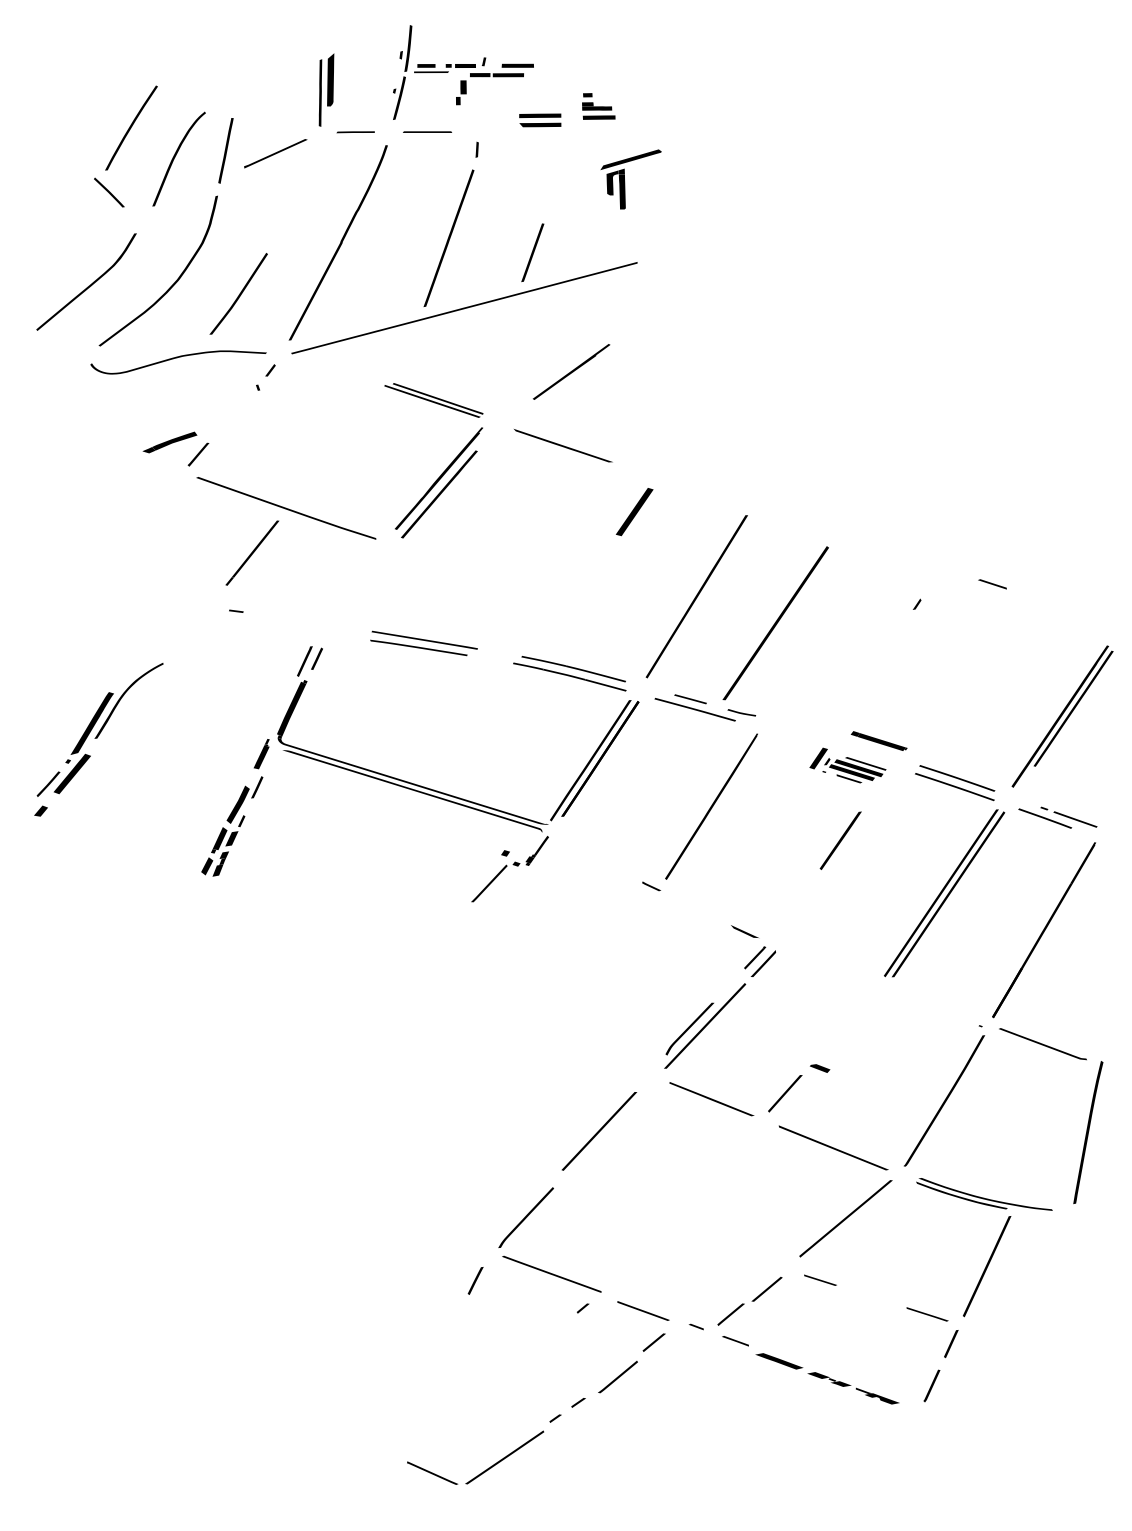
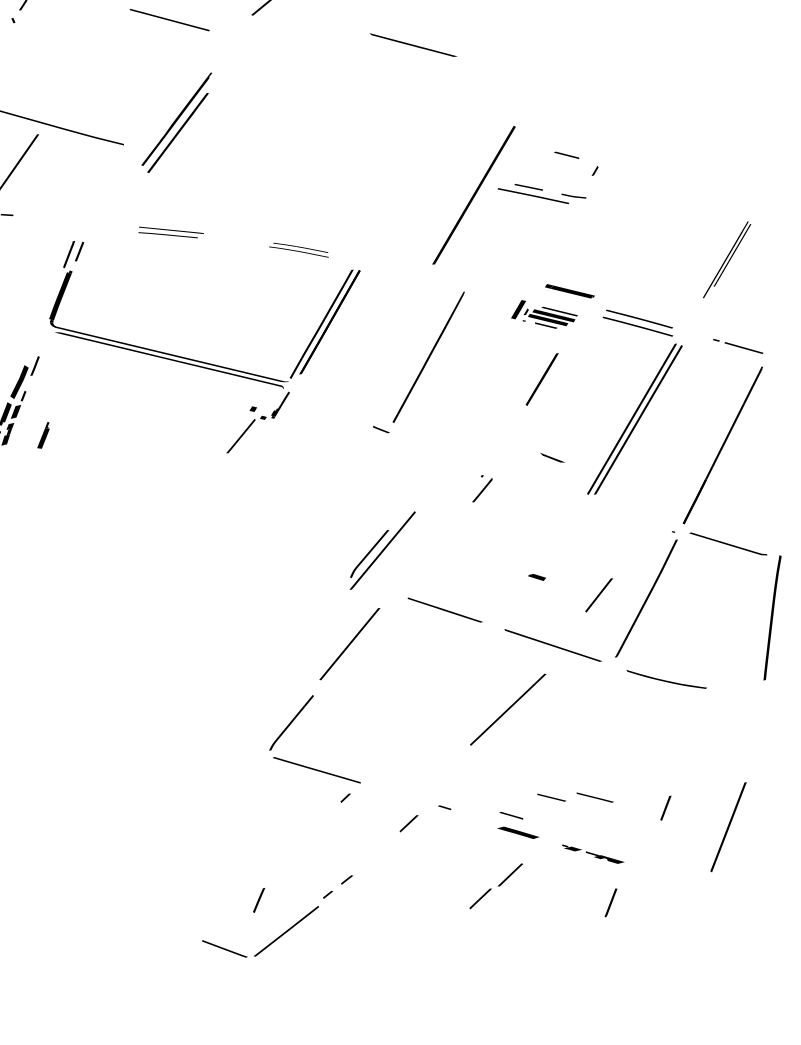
fill: (432, 401) -> (164, 22), removed
line: (563, 445) -> (413, 44), moved
part: (438, 482) -> (176, 122), moved
fill: (634, 511) -> (345, 106), removed
line: (992, 584) -> (566, 155), moved
line: (696, 596) -> (403, 176), removed
part: (423, 643) -> (170, 232), size x0.7
part: (569, 673) -> (298, 250), size x0.6
part: (705, 707) -> (542, 193), moved
part: (1062, 716) -> (726, 259), size x0.6
part: (261, 754) -> (43, 435), moved
fill: (1045, 818) -> (717, 348), removed
line: (744, 931) -> (552, 457), moved
fill: (753, 958) -> (473, 486), removed
part: (705, 1025) -> (382, 550), moved
line: (785, 1093) -> (599, 595), moved
fill: (985, 1194) -> (687, 677), removed
line: (845, 1218) -> (507, 709), moved
line: (987, 1266) -> (728, 827), moved
line: (820, 1279) -> (551, 796), moved
line: (475, 1280) -> (258, 900), moved
part: (749, 1301) -> (495, 886), moved
fill: (643, 1310) -> (398, 796), removed
line: (927, 1314) -> (595, 797), moved
line: (735, 1341) -> (511, 816), moved
fill: (818, 1375) -> (552, 842), removed
line: (617, 1376) -> (379, 854), removed
line: (931, 1385) -> (610, 902), moved

